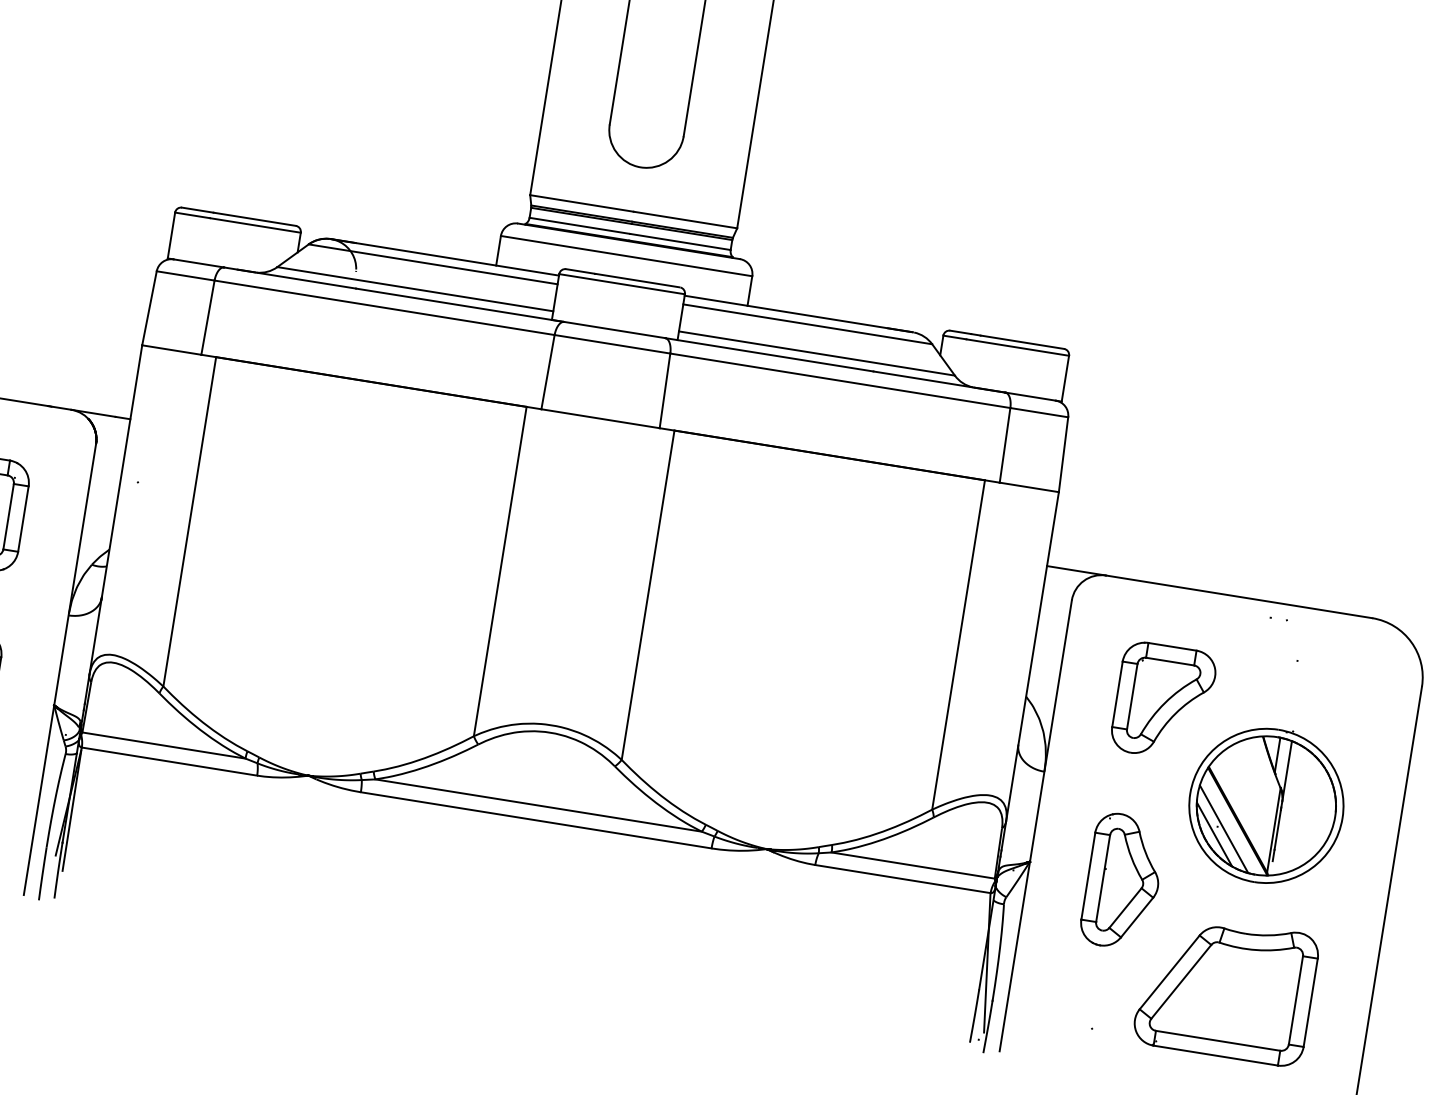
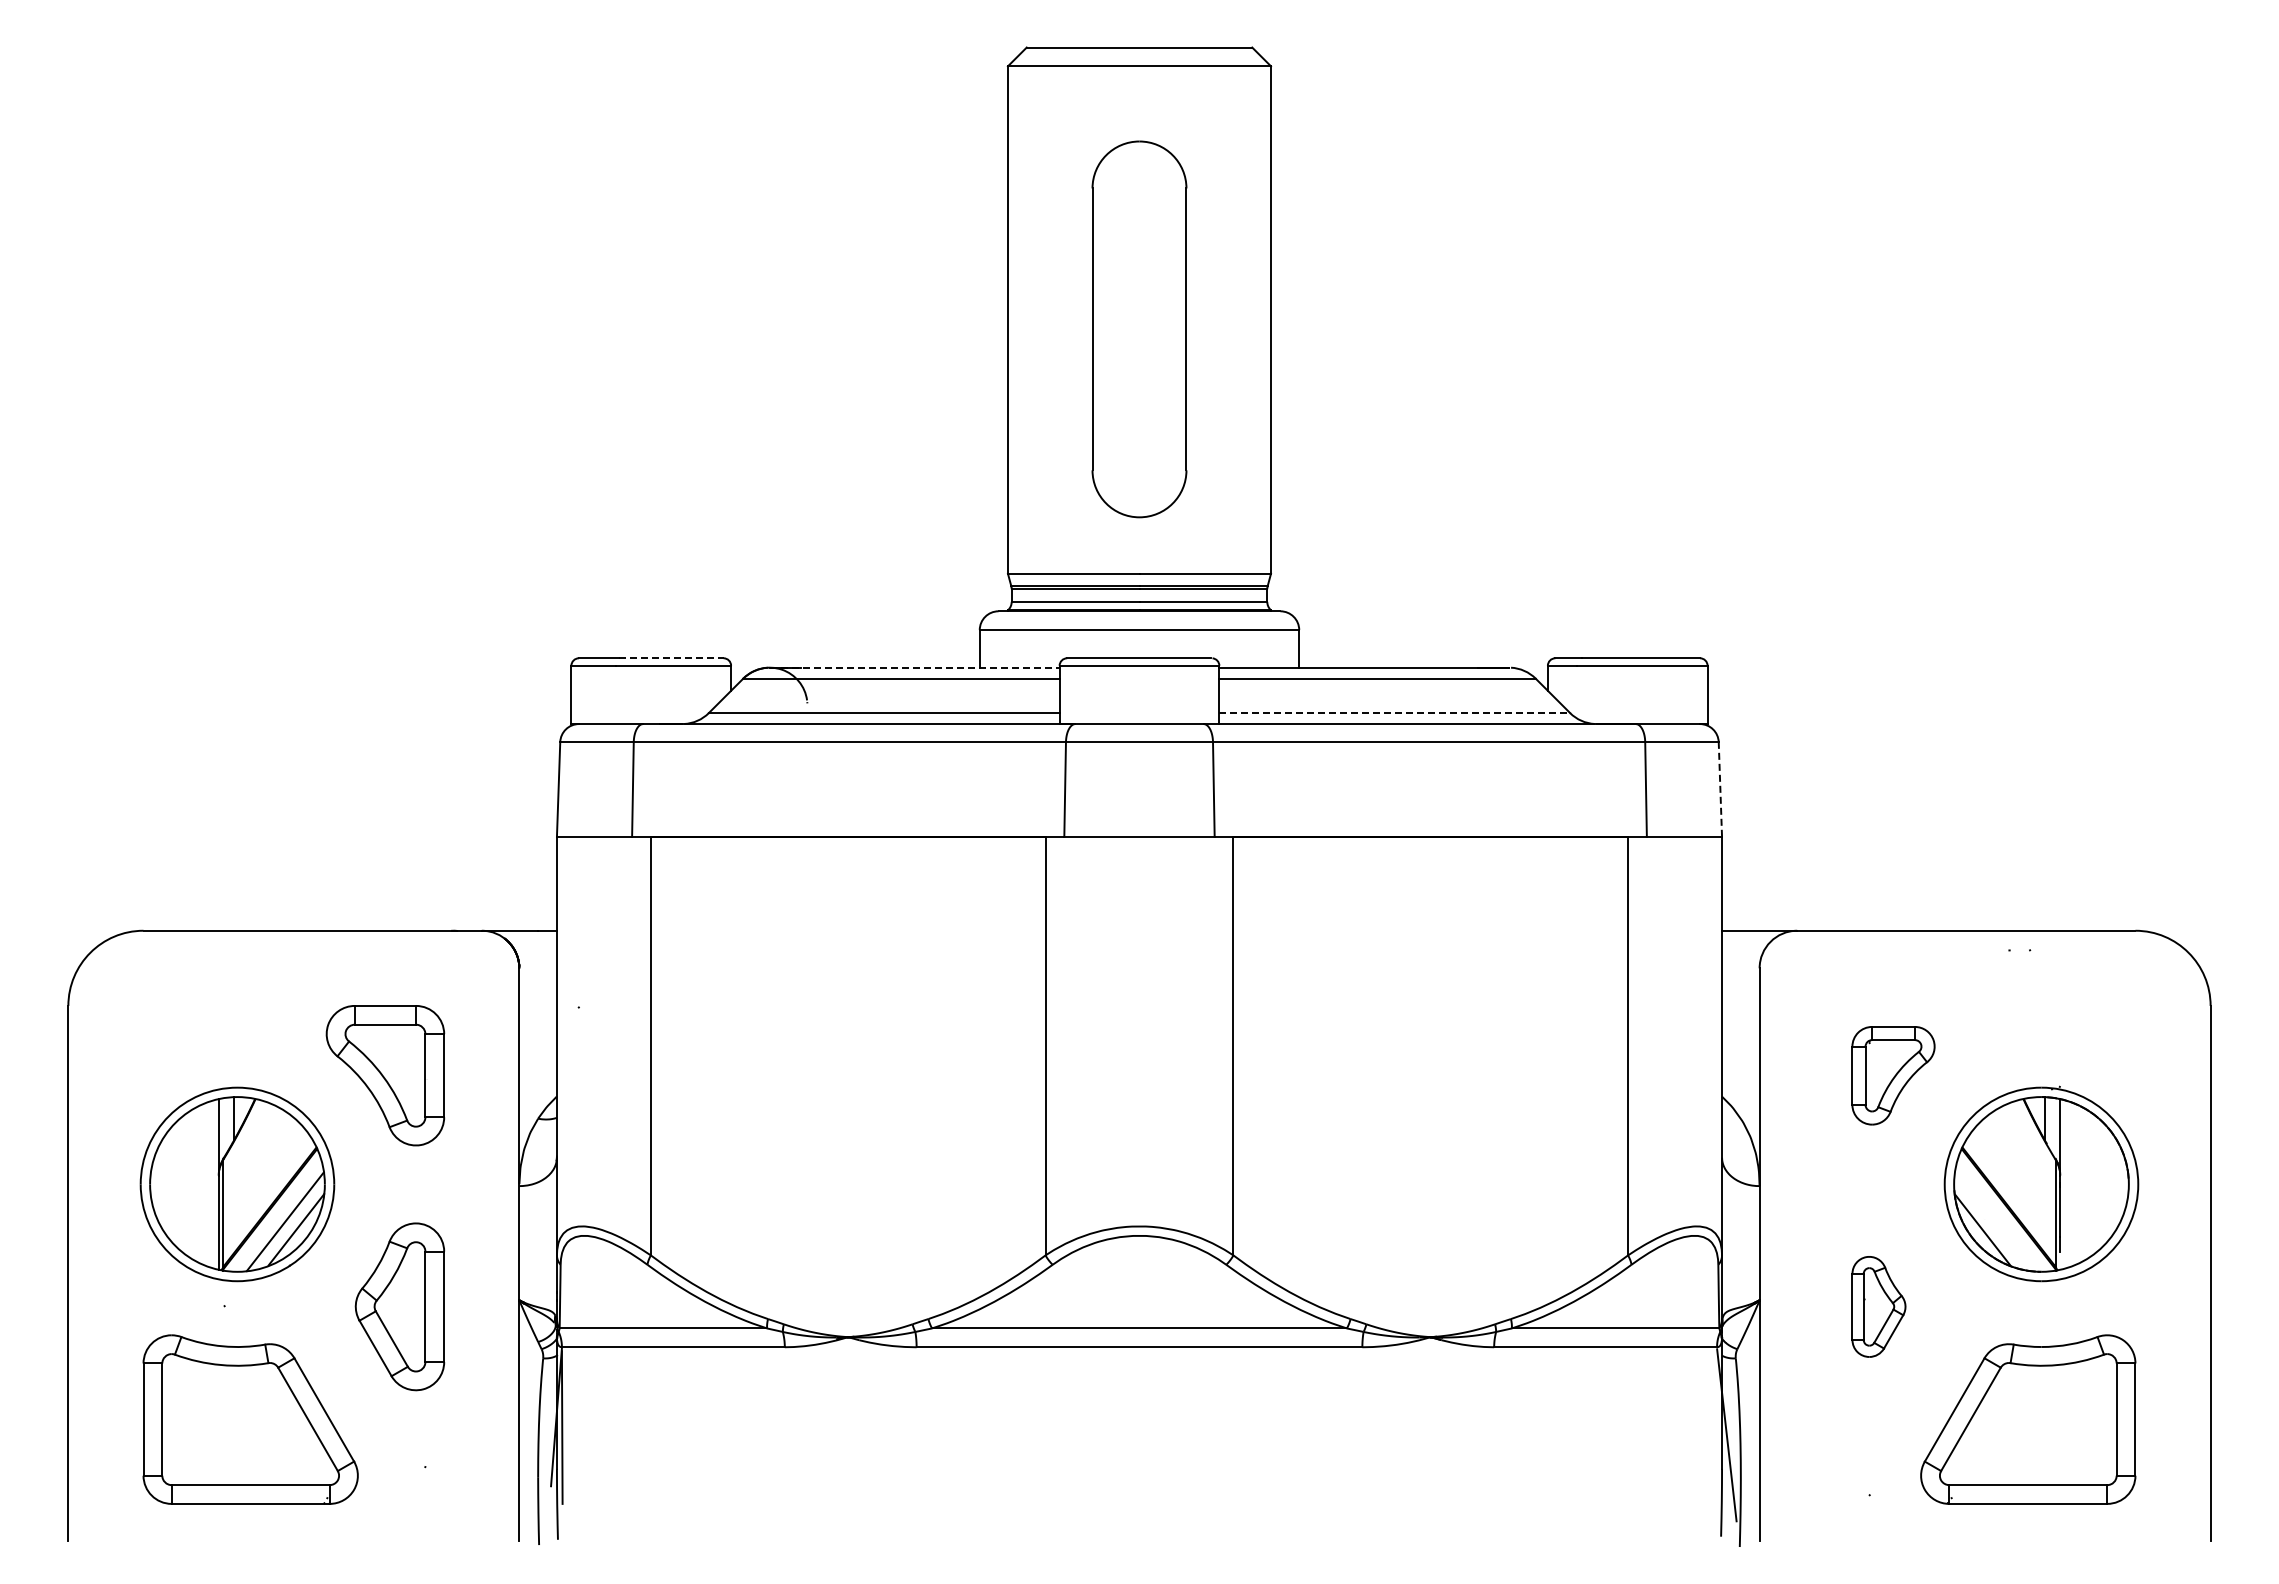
line: (254, 219) -> (671, 658), solid -> dashed
line: (444, 257) -> (914, 667), solid -> dashed
line: (817, 353) -> (1395, 713), solid -> dashed
line: (1063, 454) -> (1720, 789), solid -> dashed
part: (1163, 701) -> (1893, 1075), size x0.7
line: (1223, 829) -> (1993, 1221), removed
part: (1122, 881) -> (1878, 1306), size x0.6

